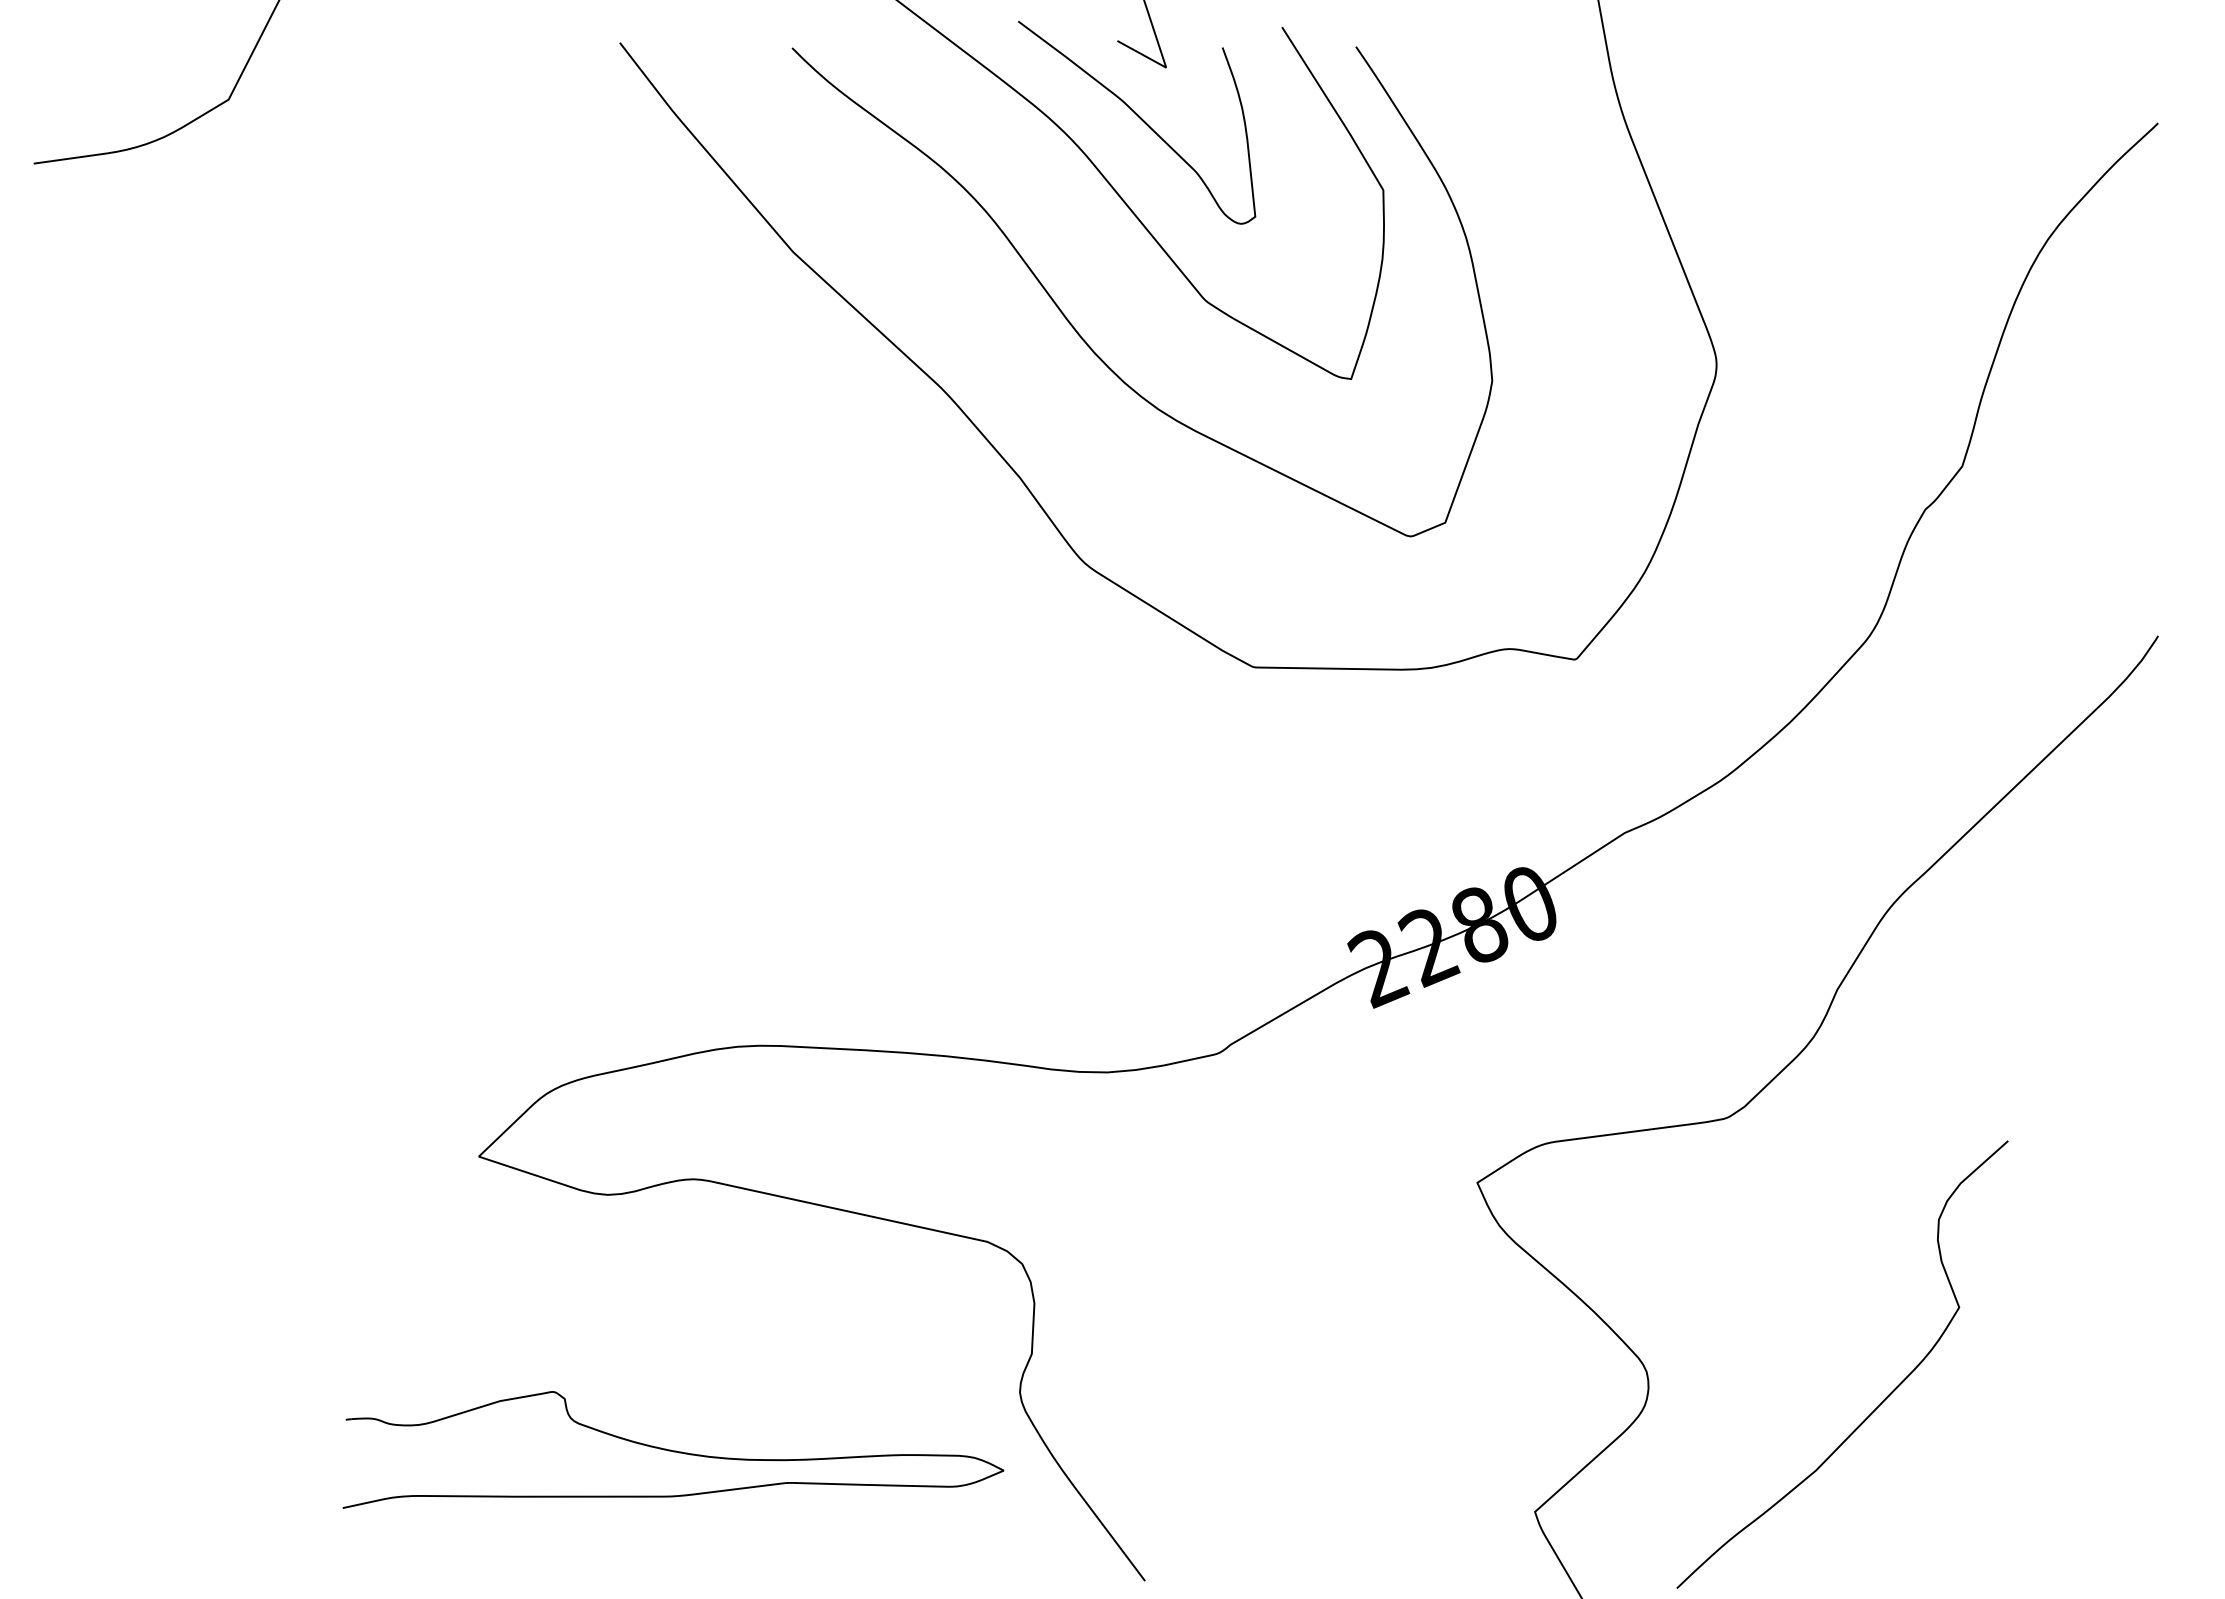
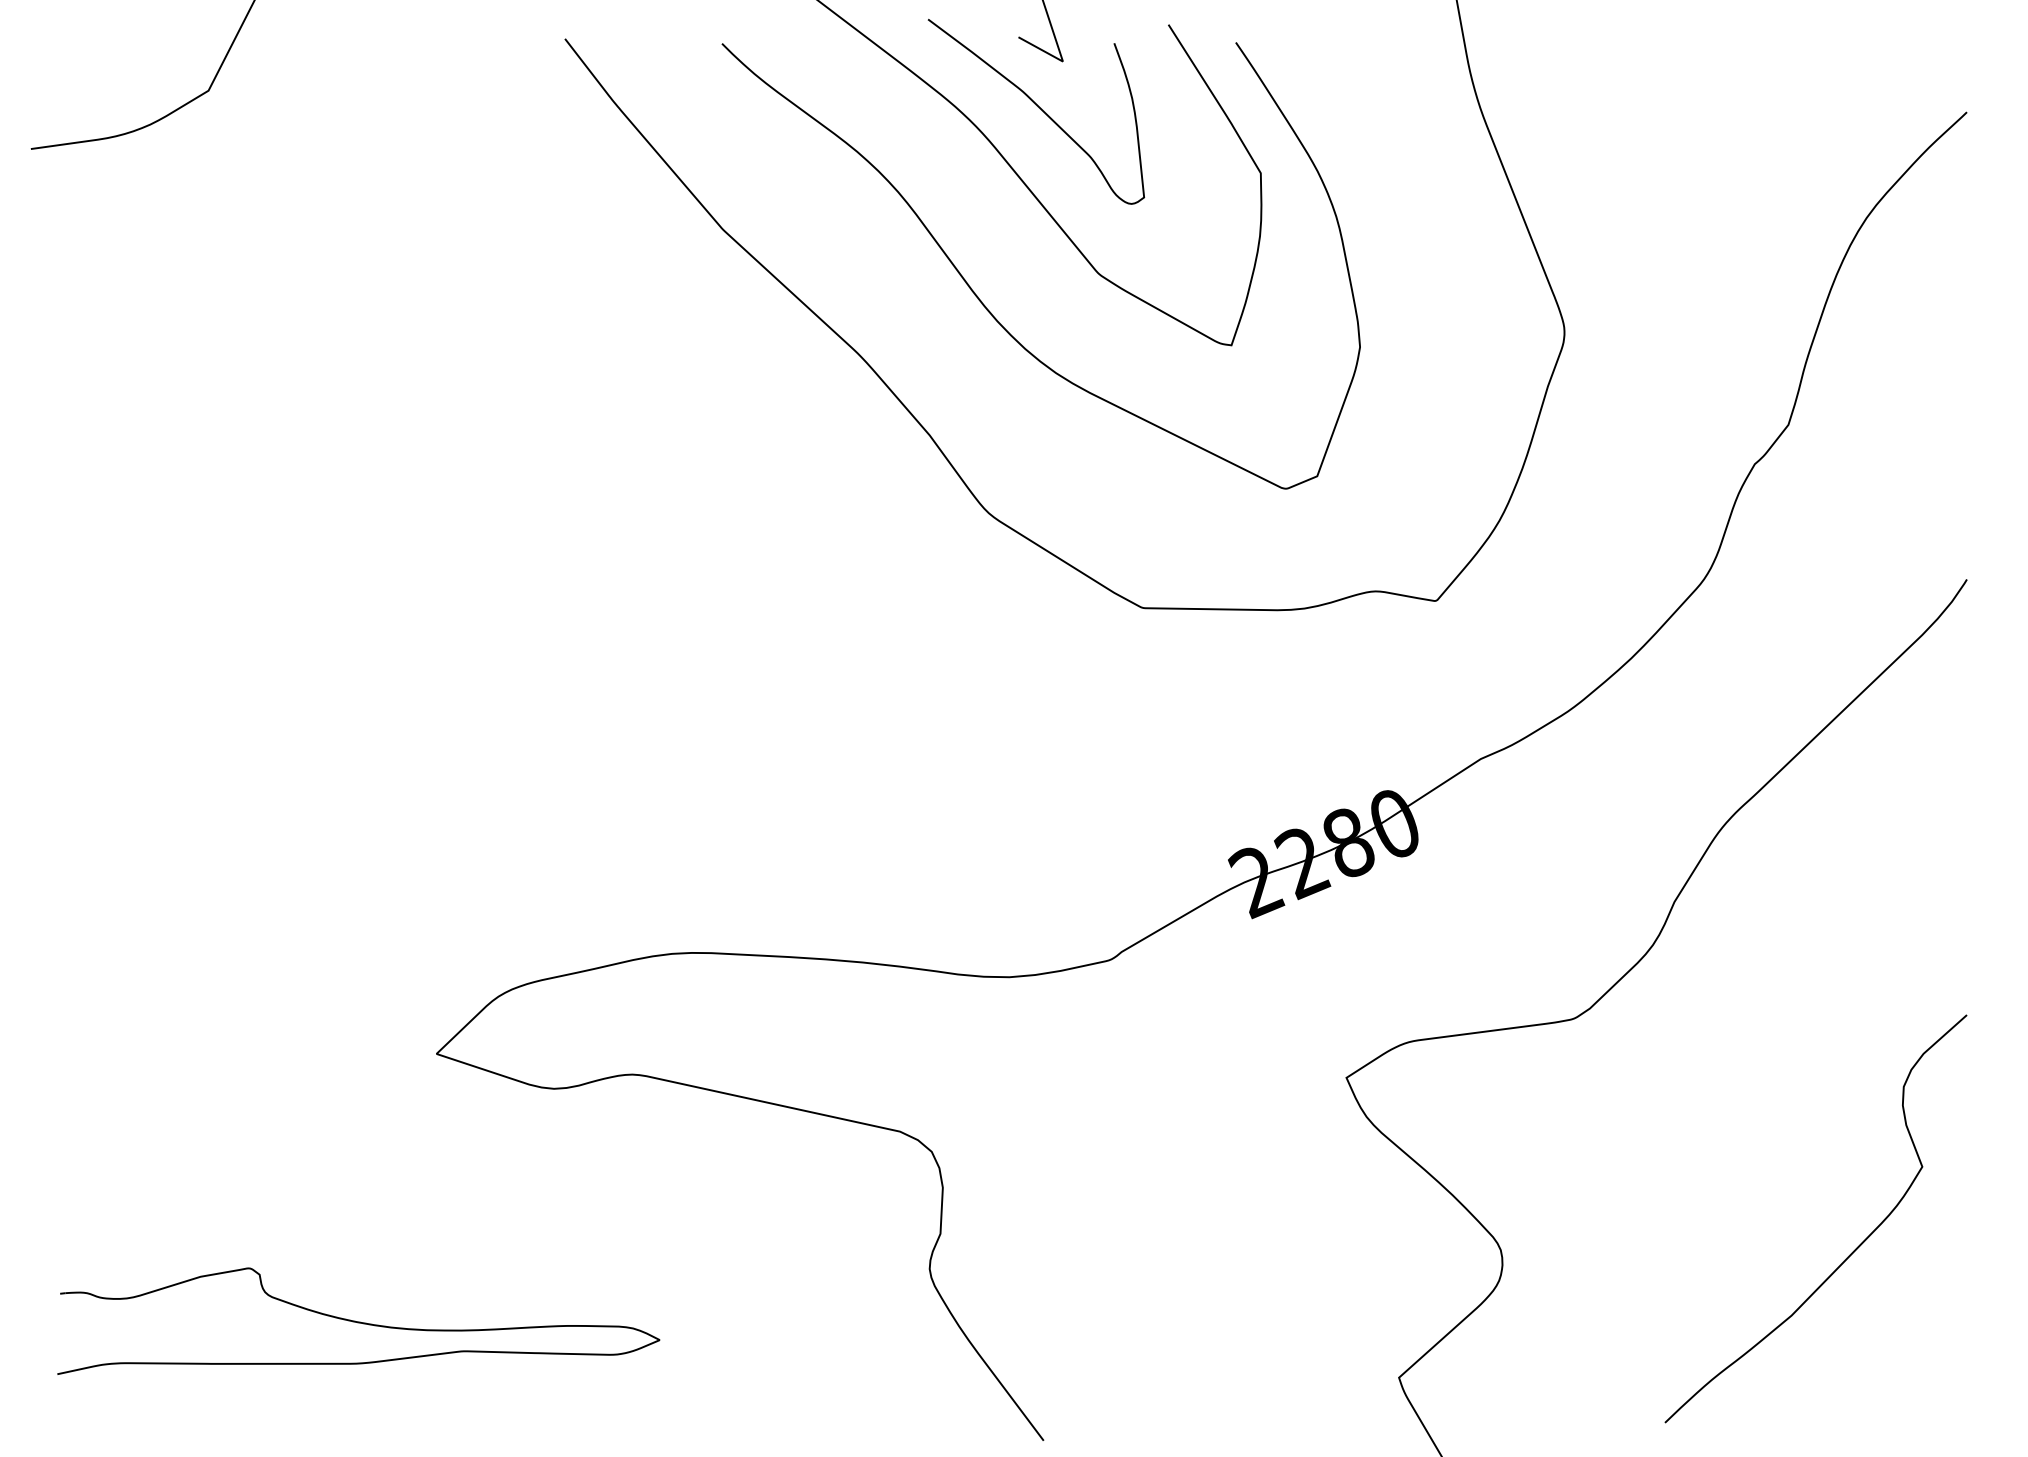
curve: (1881, 1401) -> (1851, 1252), moved
part: (673, 1449) -> (358, 1320), moved

